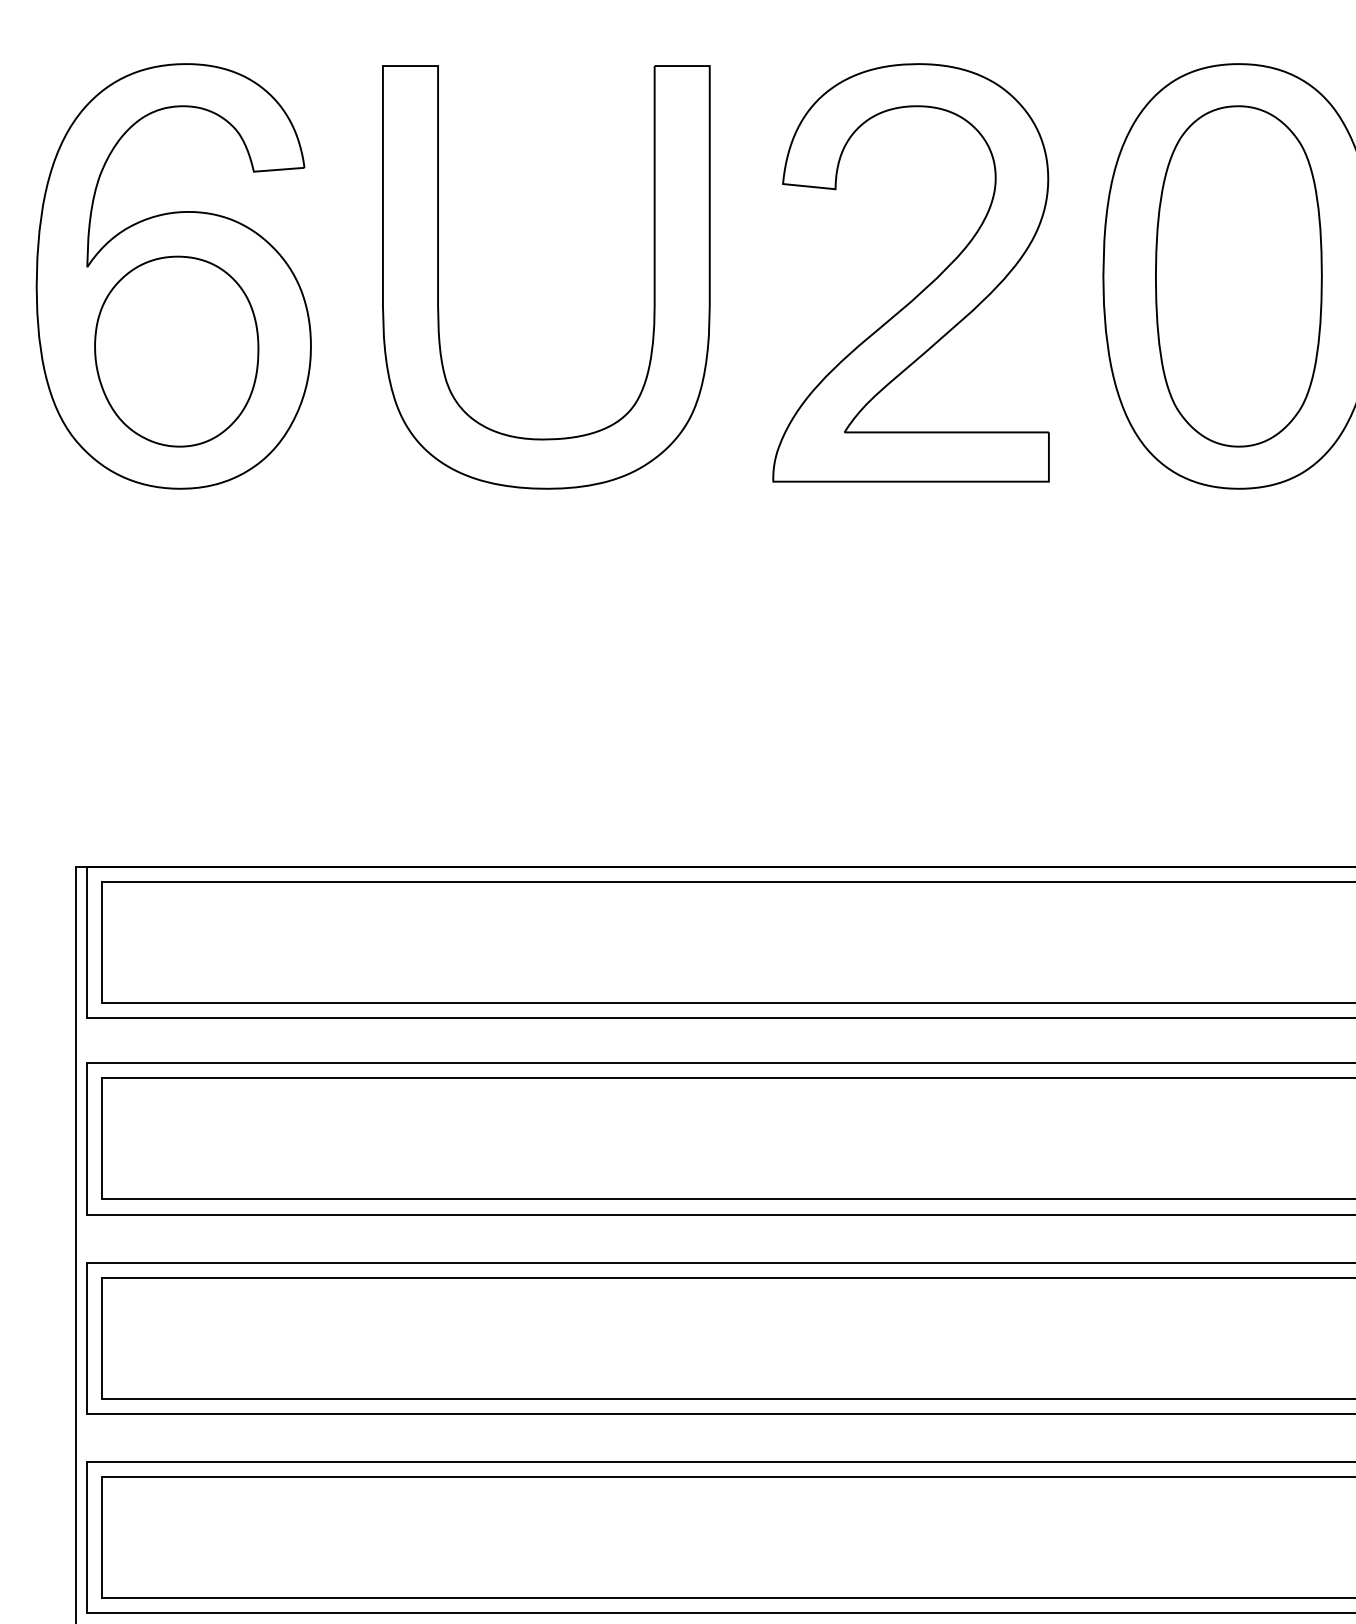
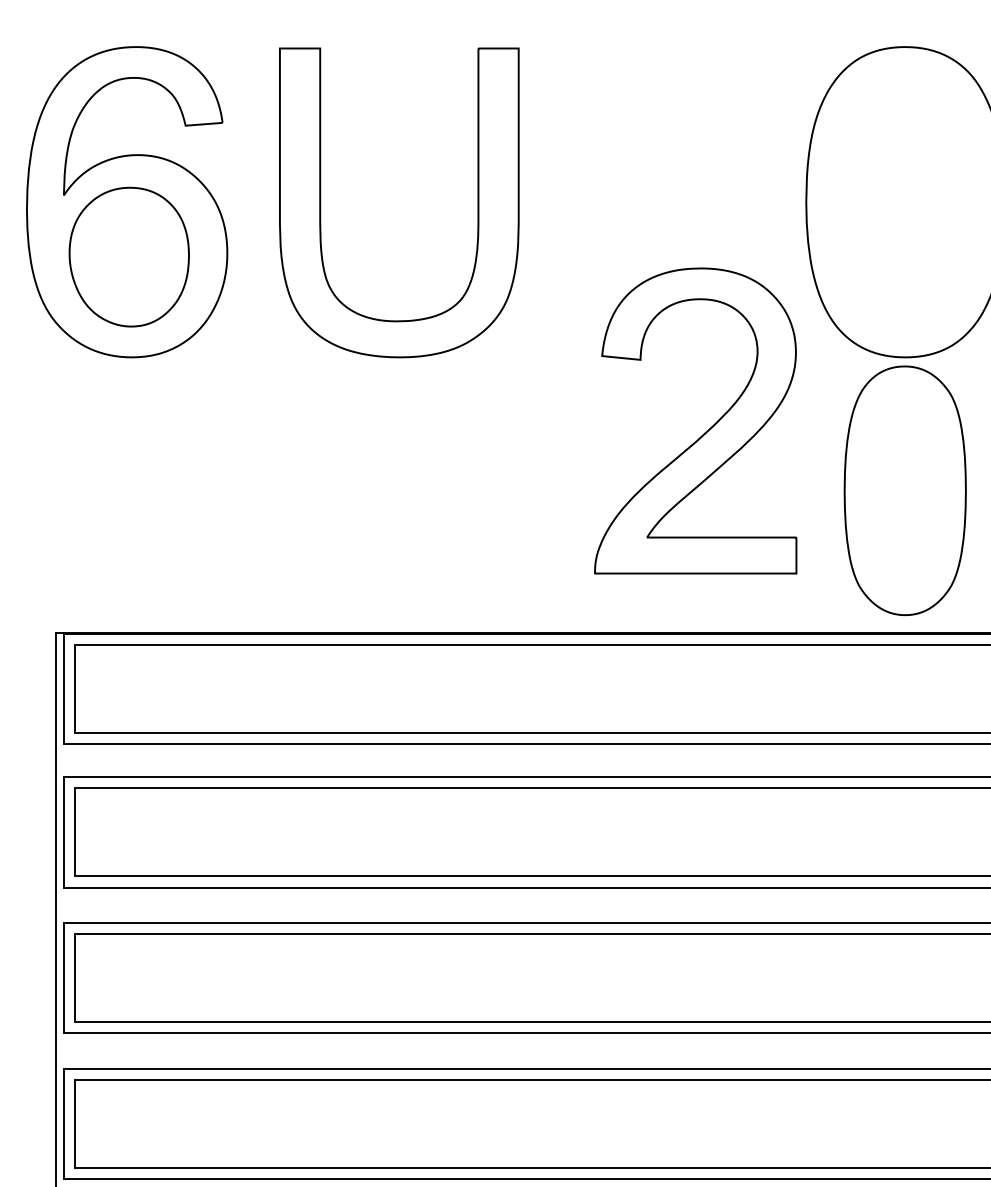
part: (1238, 276) -> (905, 490), moved
part: (925, 287) -> (706, 431), moved

